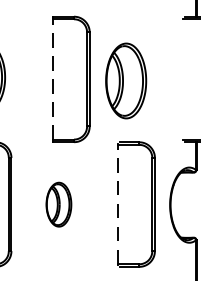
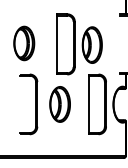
line: (53, 79) -> (57, 44), dashed -> solid
part: (57, 204) -> (59, 104), size x1.67
line: (118, 204) -> (88, 104), dashed -> solid

